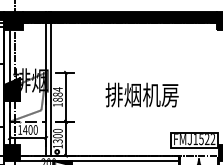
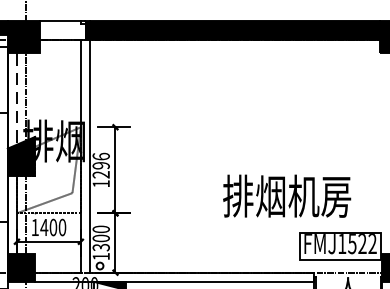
fill: (35, 17) -> (62, 30), removed
line: (9, 57) -> (16, 100), solid -> dashed
text: (57, 94) -> (100, 165), 1884 -> 1296
text: (141, 94) -> (285, 195), moved

